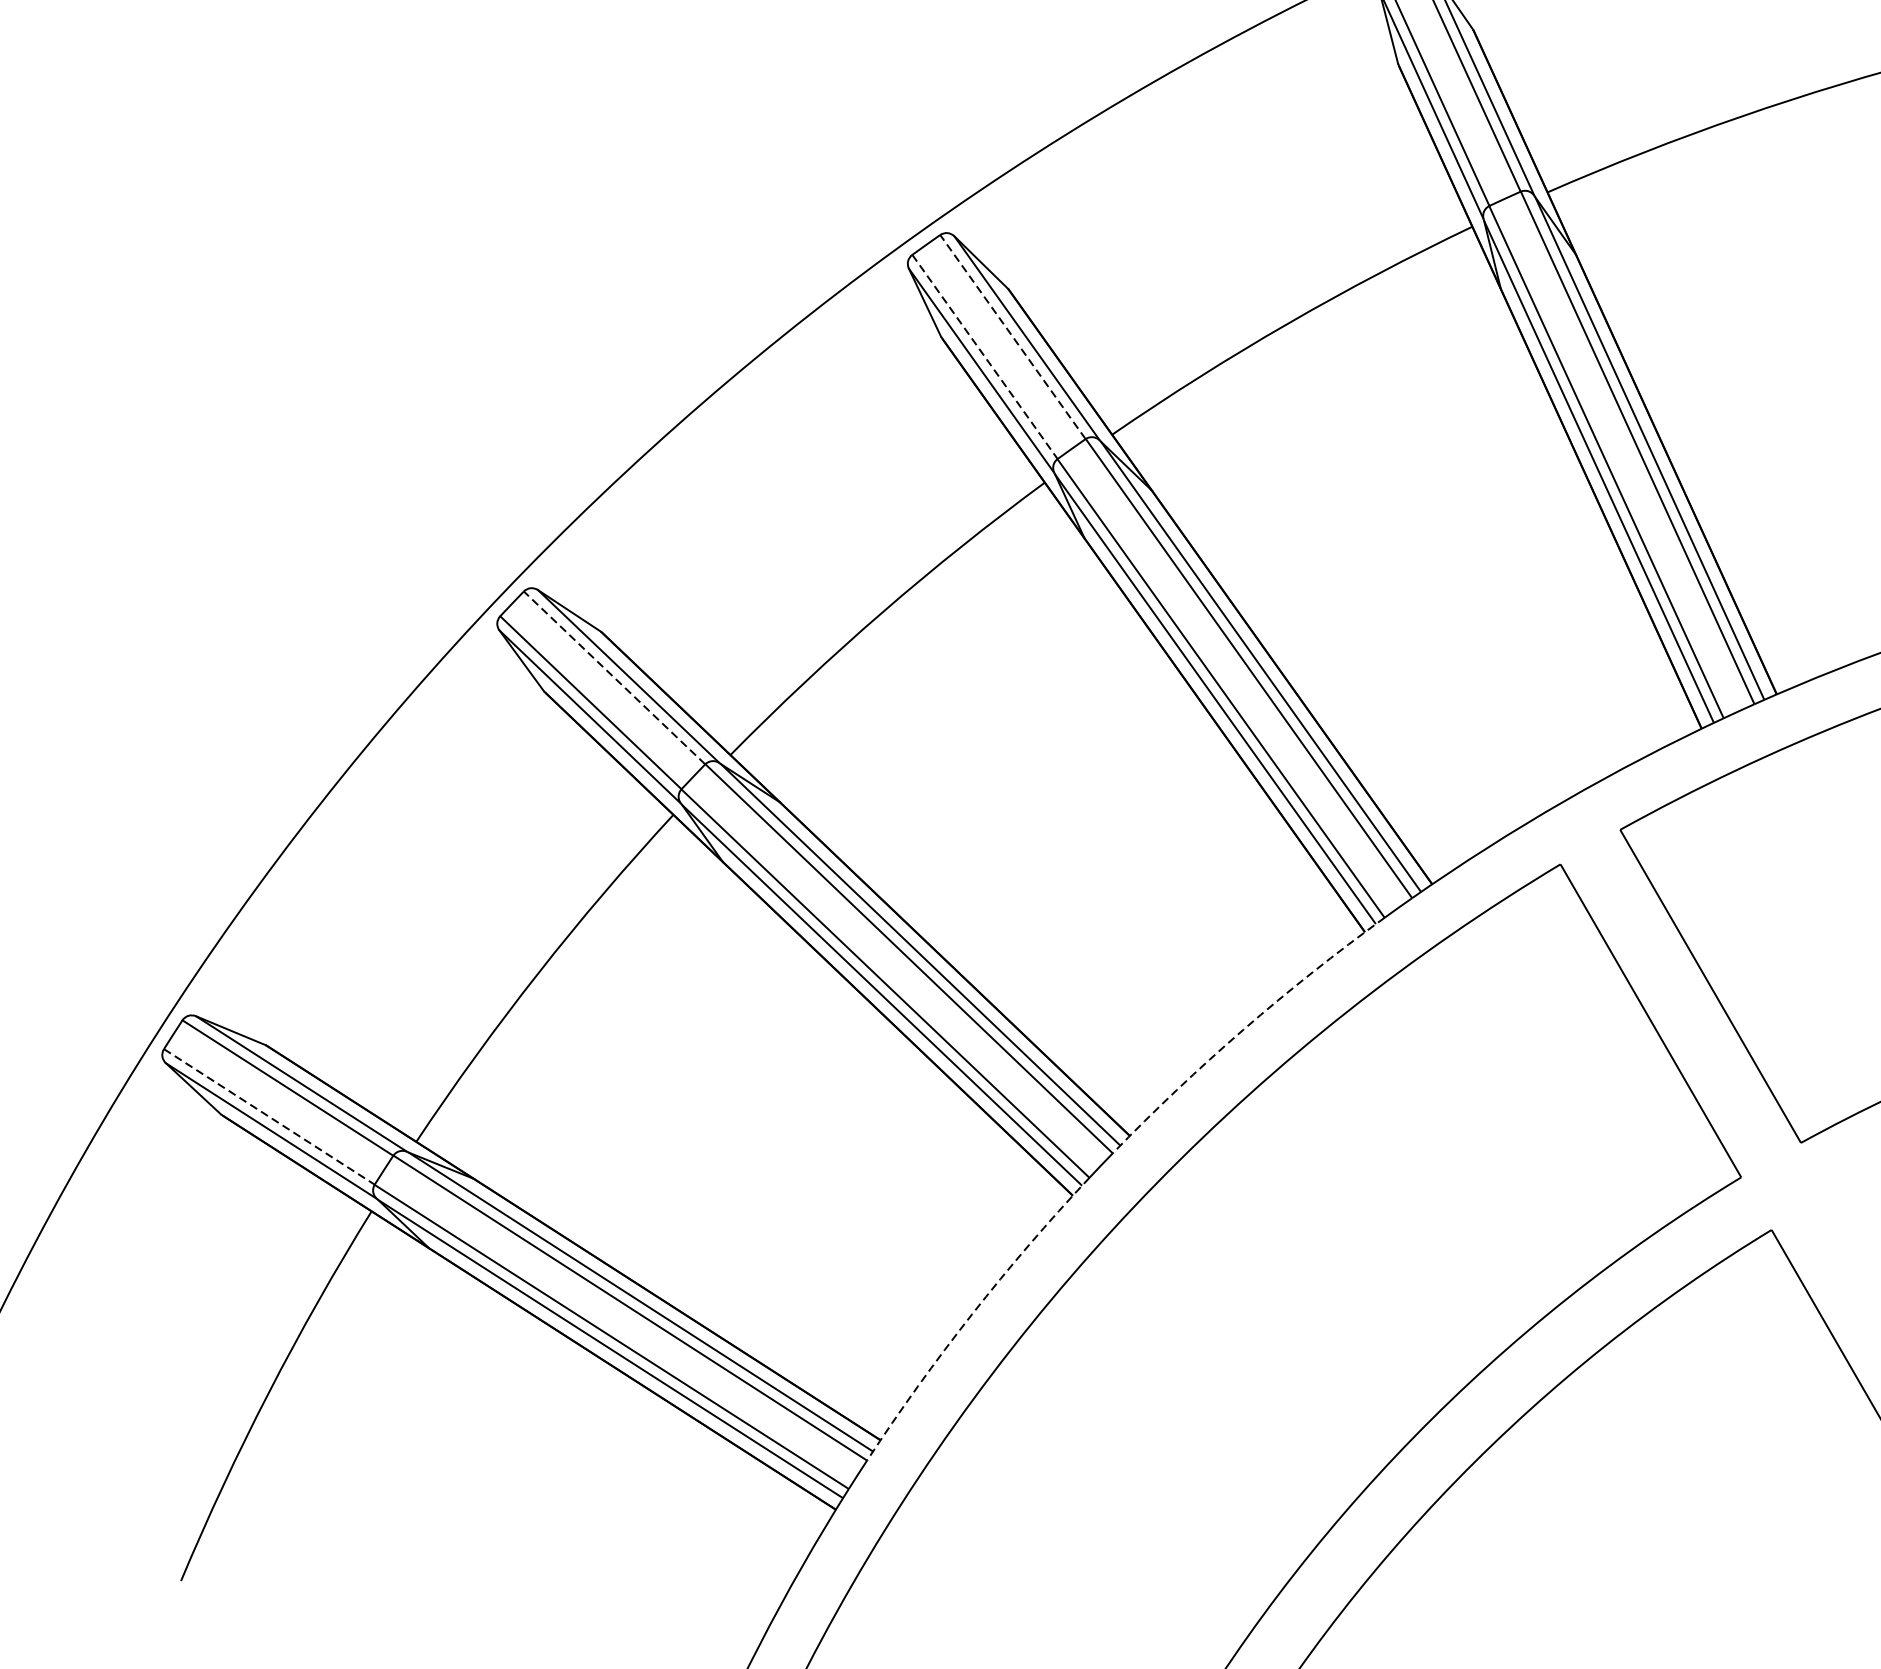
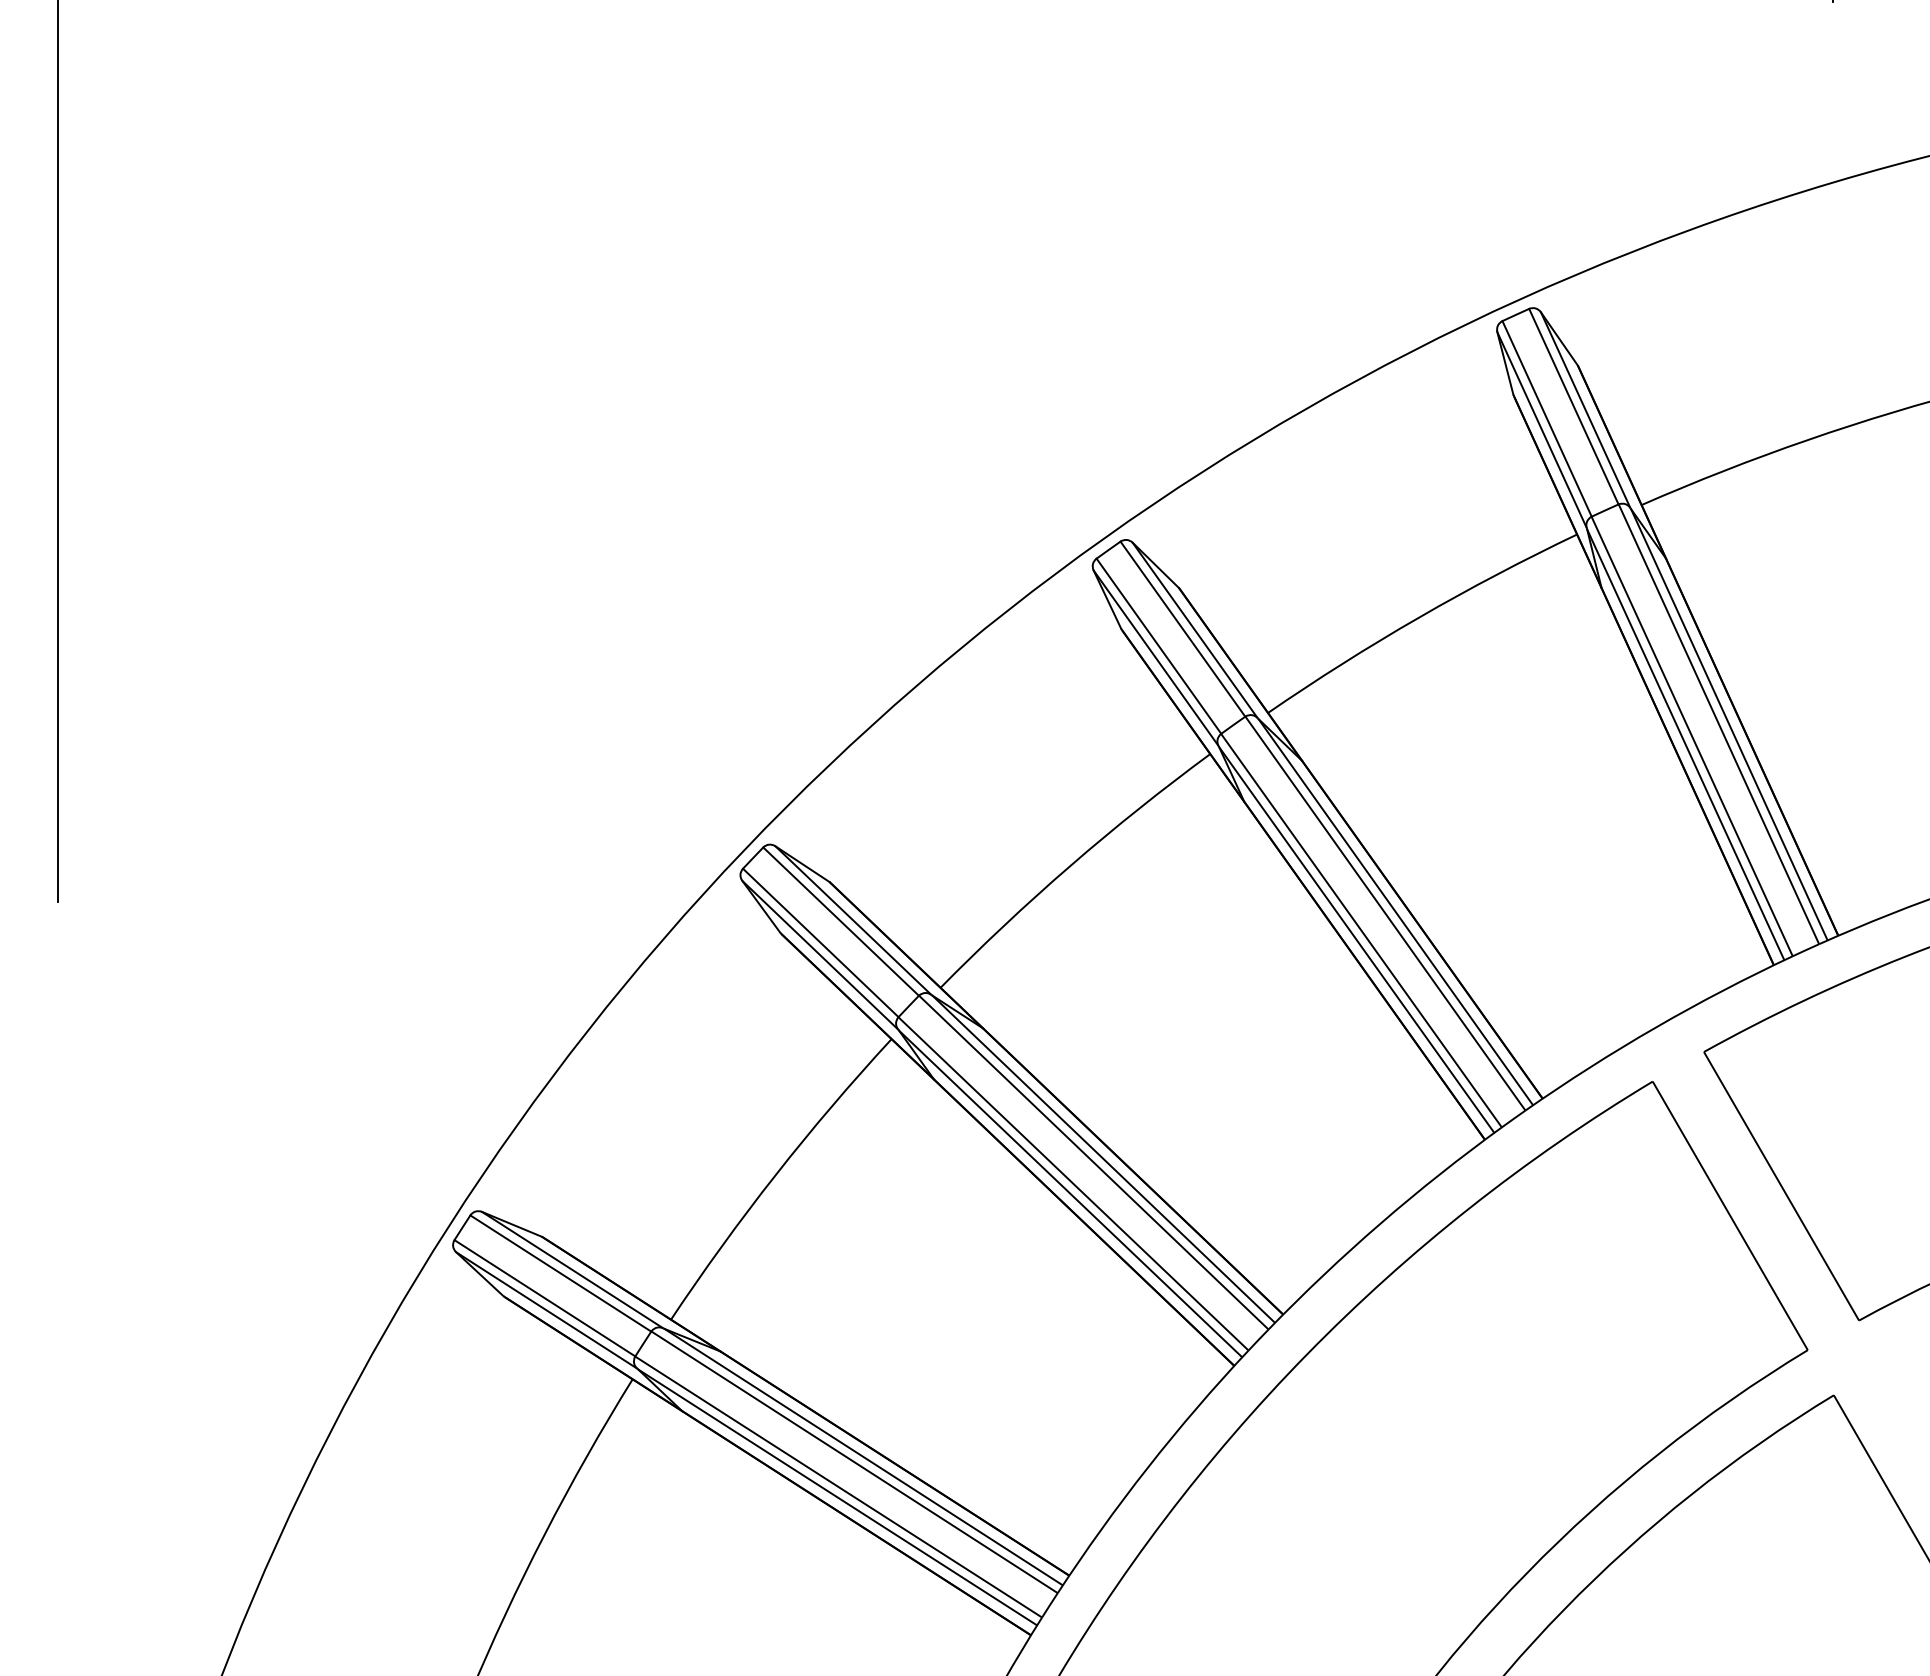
line: (1012, 336) -> (1182, 628), dashed -> solid
line: (985, 357) -> (1159, 646), dashed -> solid
line: (613, 677) -> (840, 921), dashed -> solid
arc: (1243, 1029) -> (1380, 1223), dashed -> solid
line: (270, 1117) -> (545, 1298), dashed -> solid
arc: (971, 1314) -> (1147, 1467), dashed -> solid

